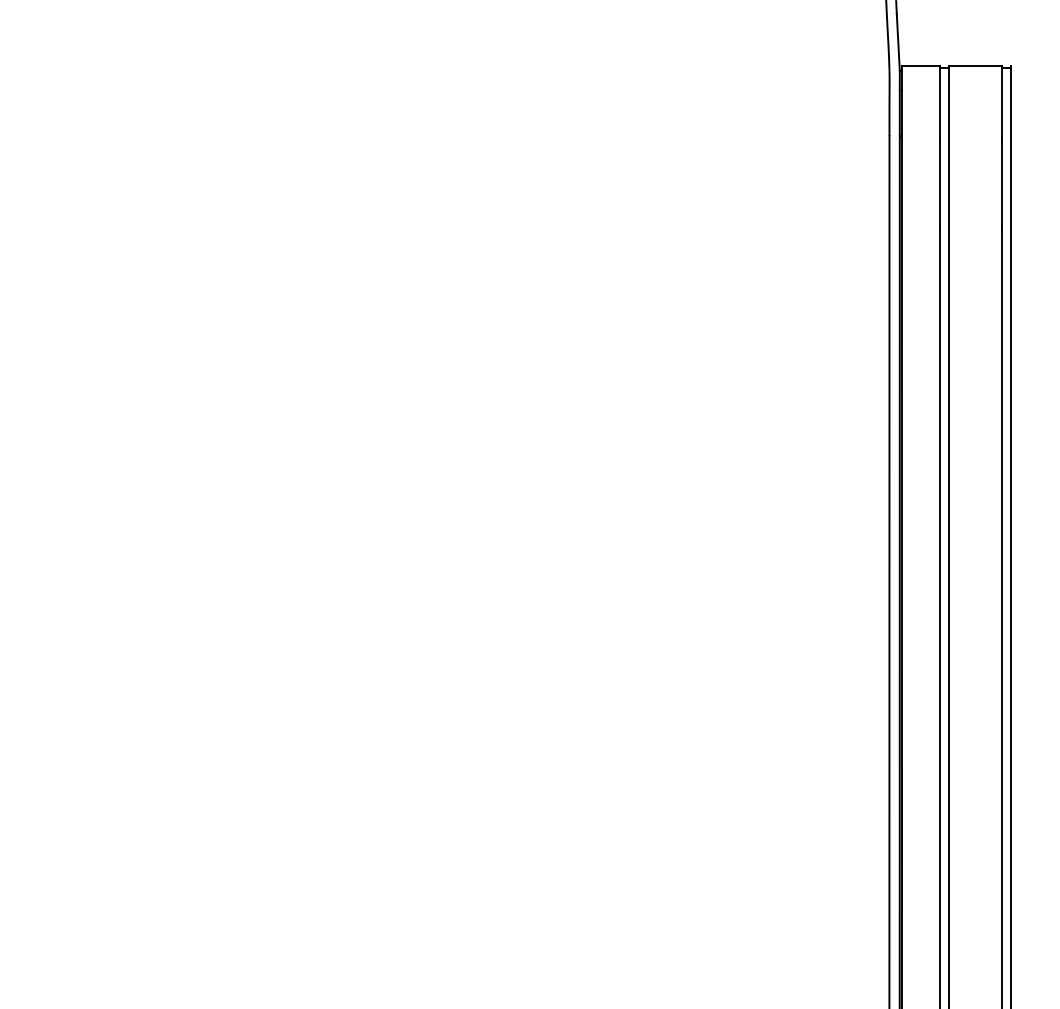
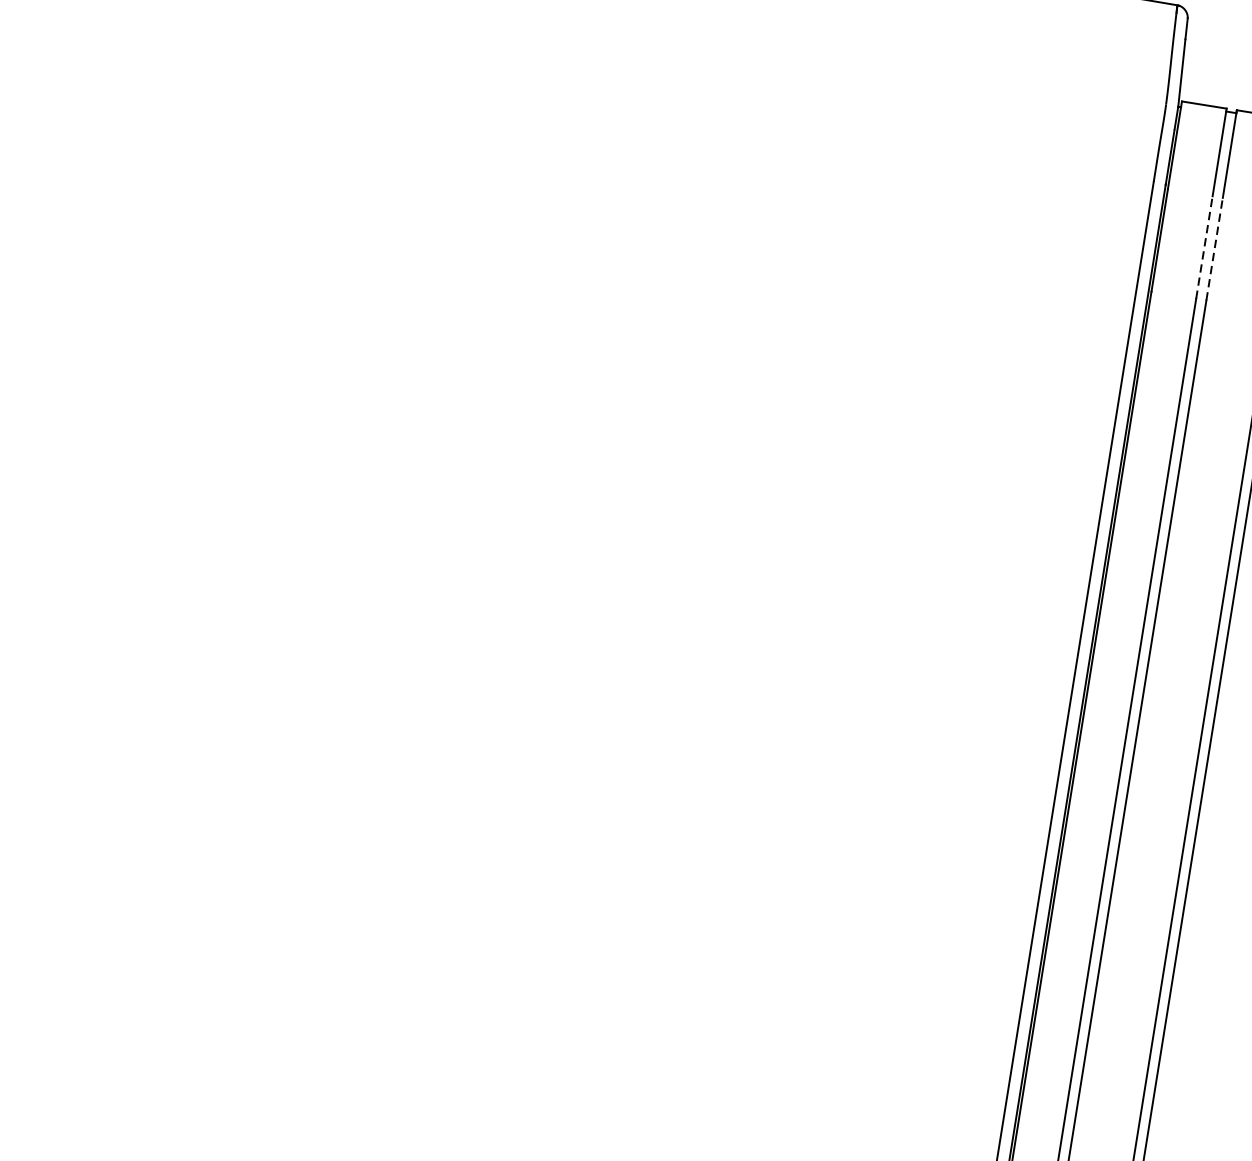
line: (940, 183) -> (1204, 247), solid -> dashed
line: (948, 183) -> (1214, 248), solid -> dashed

